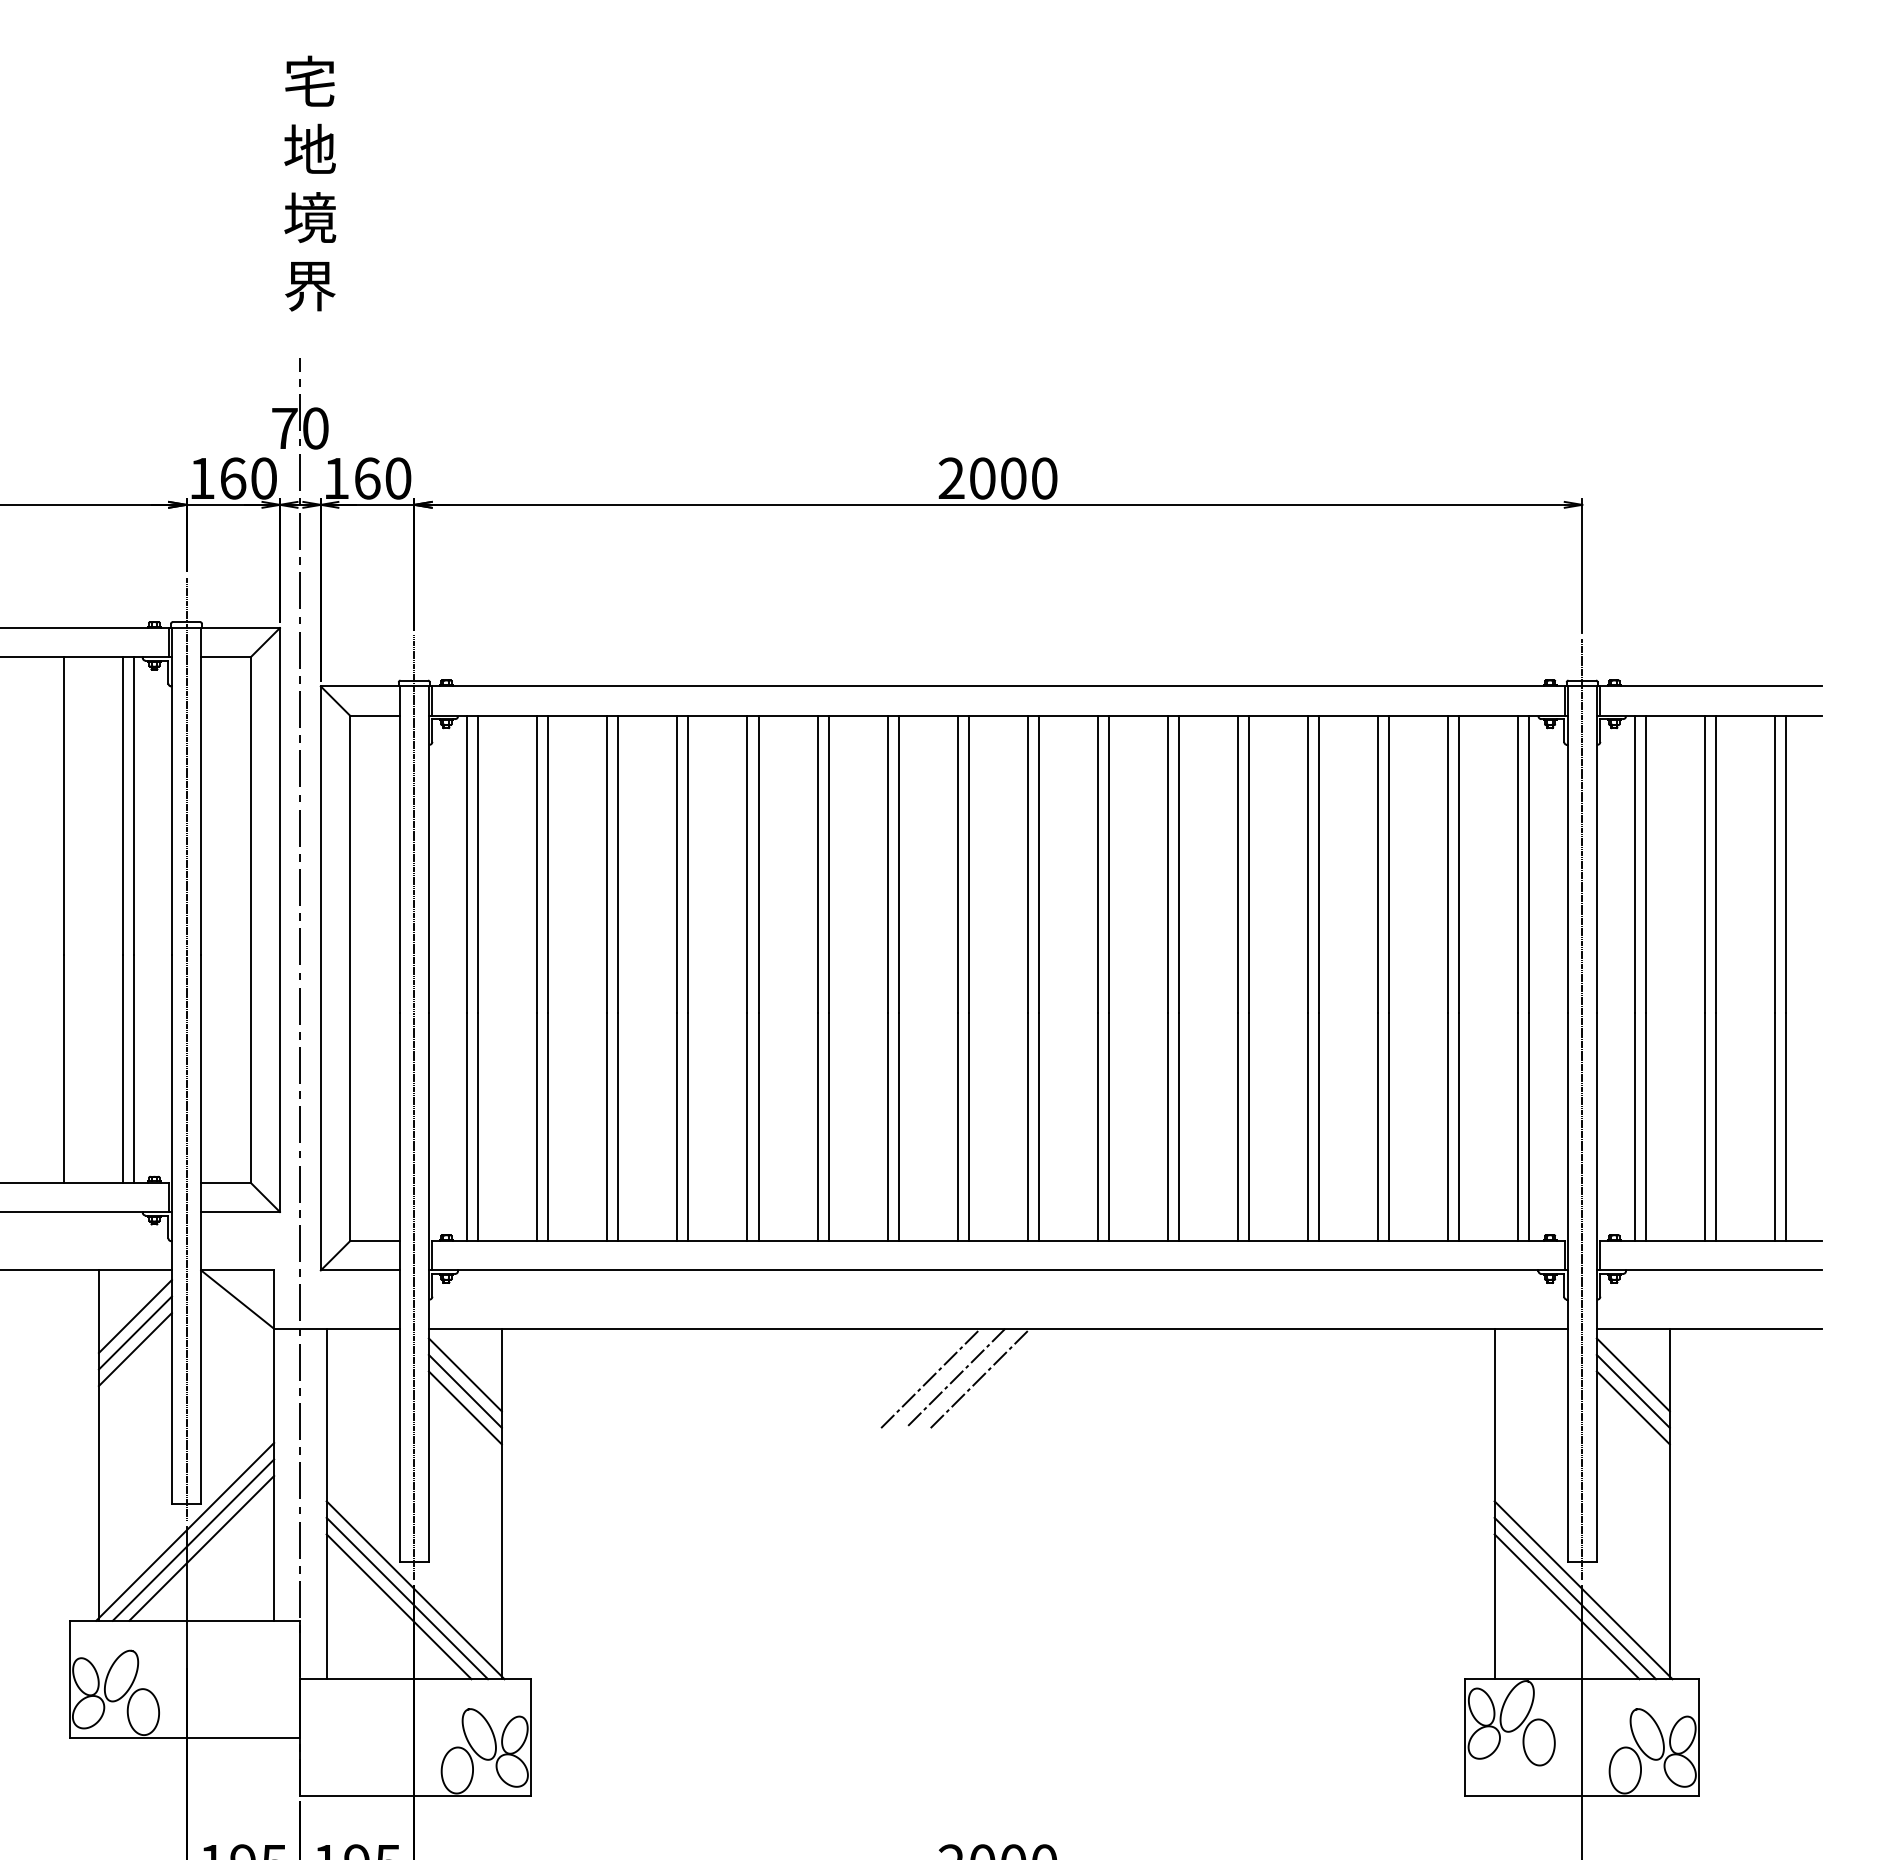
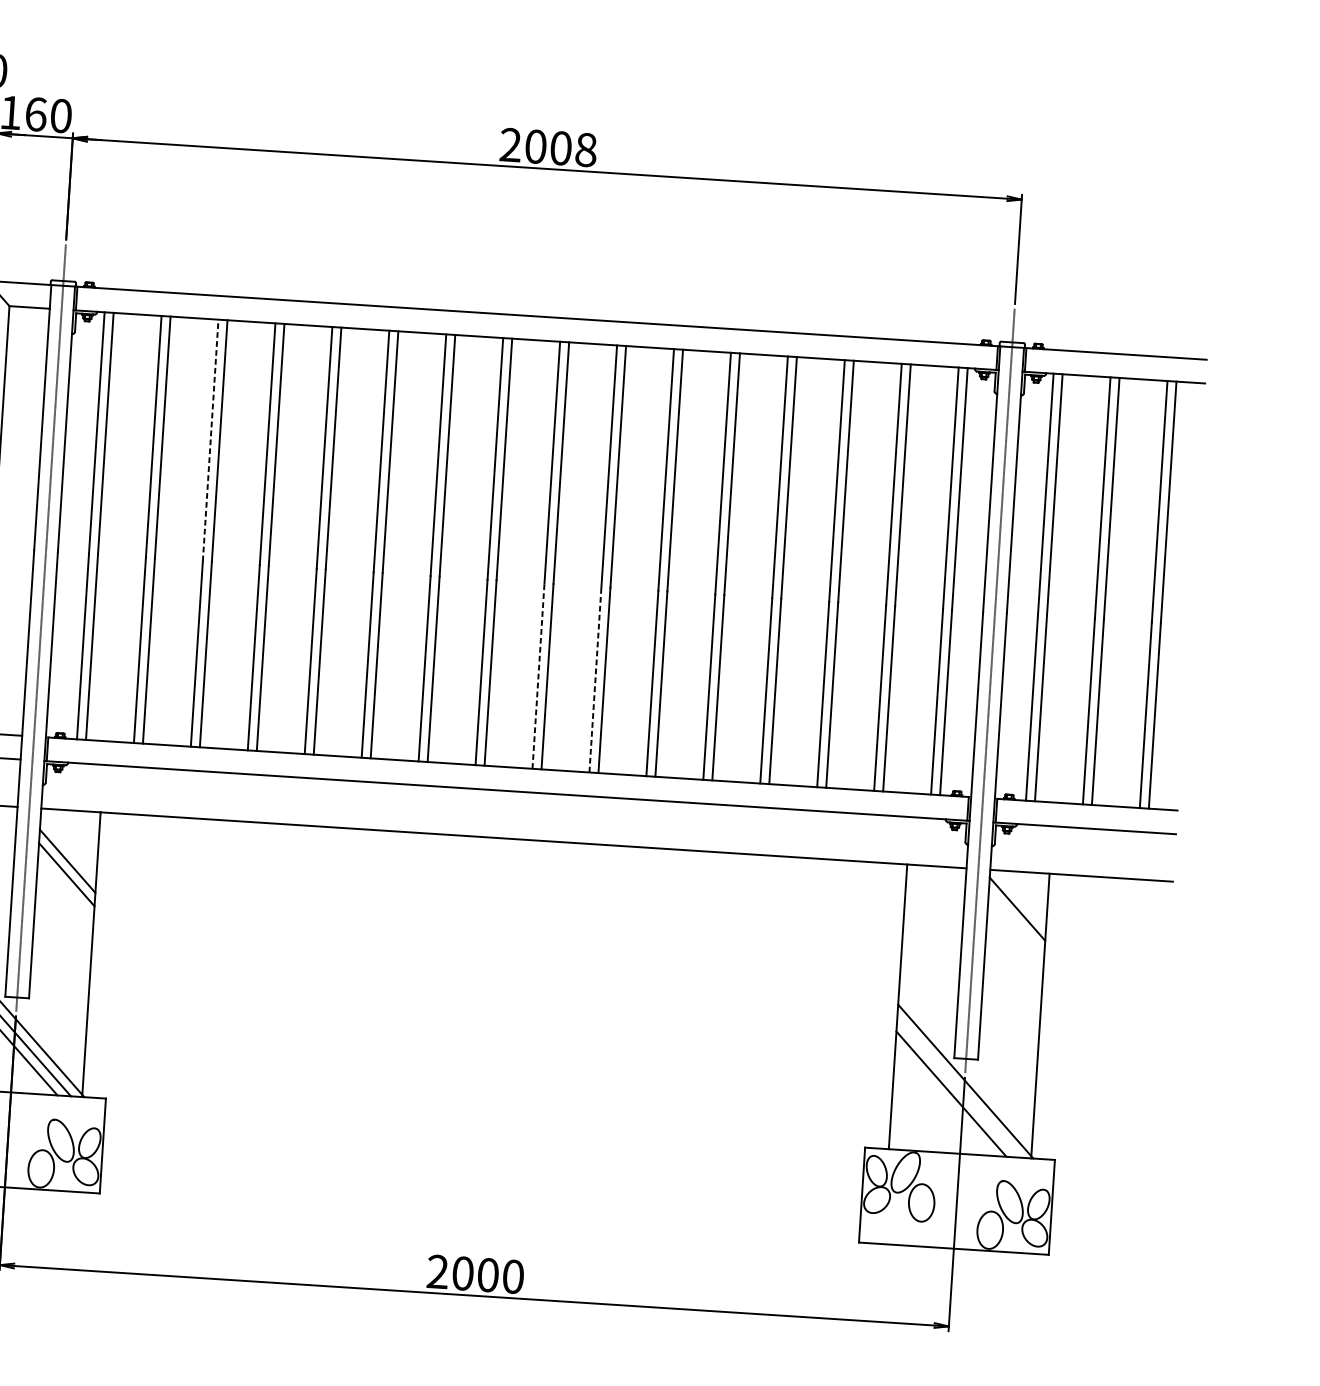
text: (1044, 478) -> (586, 149), 2000 -> 2008
line: (607, 864) -> (210, 440), solid -> dashed
line: (1027, 1126) -> (538, 675), solid -> dashed
line: (1097, 1126) -> (595, 679), solid -> dashed
line: (464, 1374) -> (67, 847), removed
line: (930, 1378) -> (446, 875), removed
line: (955, 1378) -> (466, 876), removed
line: (980, 1378) -> (486, 877), removed
line: (1632, 1390) -> (1016, 921), removed
line: (1632, 1407) -> (1015, 935), removed
line: (1575, 1598) -> (958, 1087), removed

